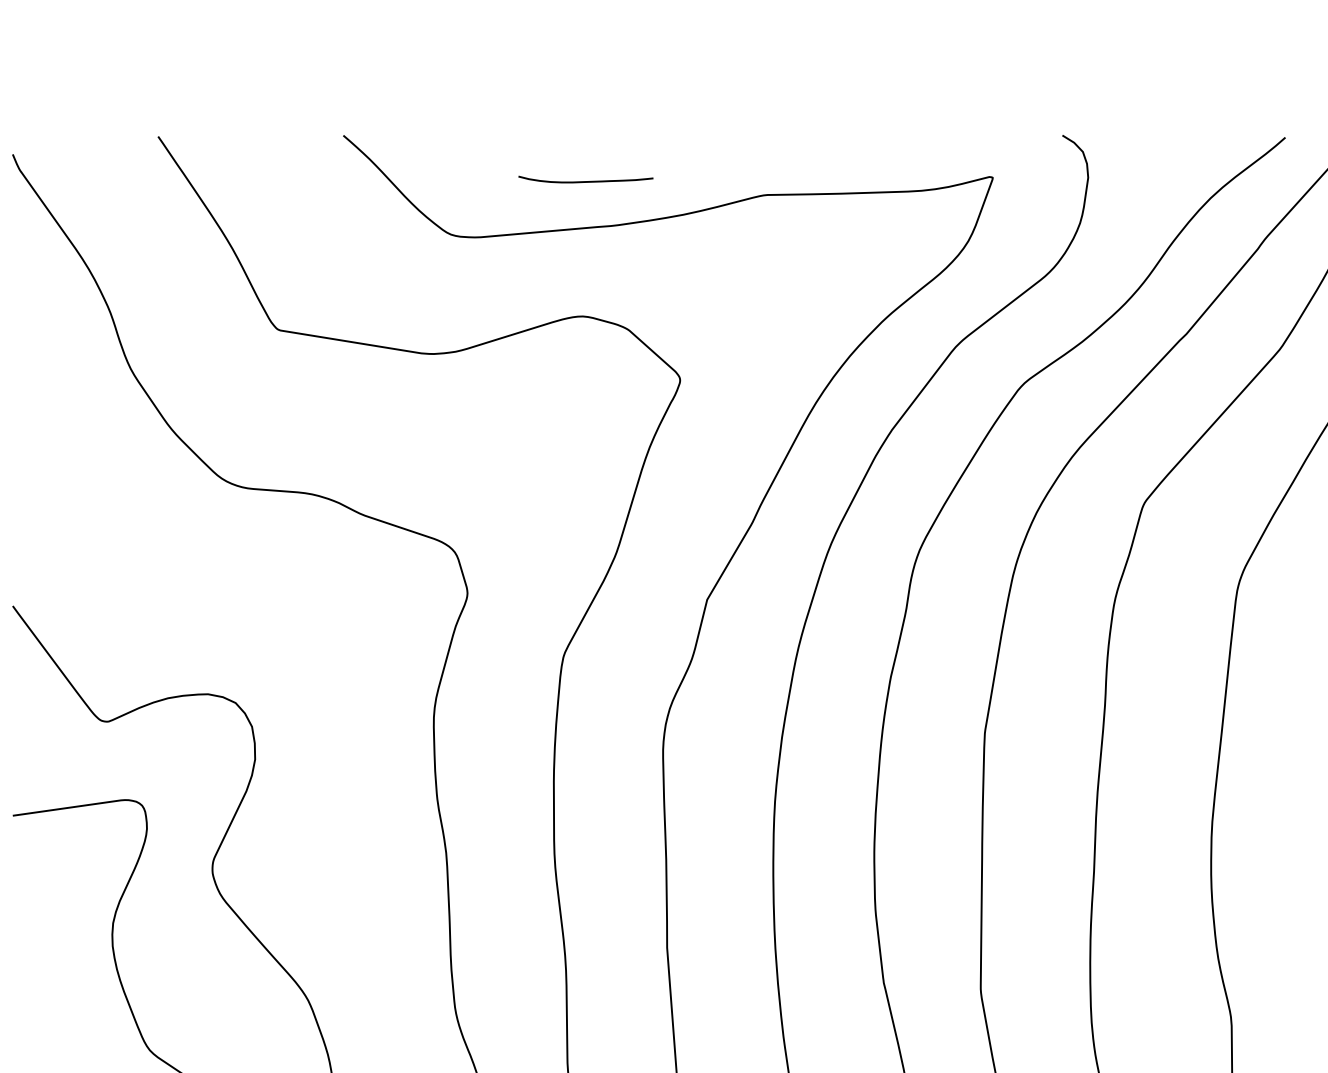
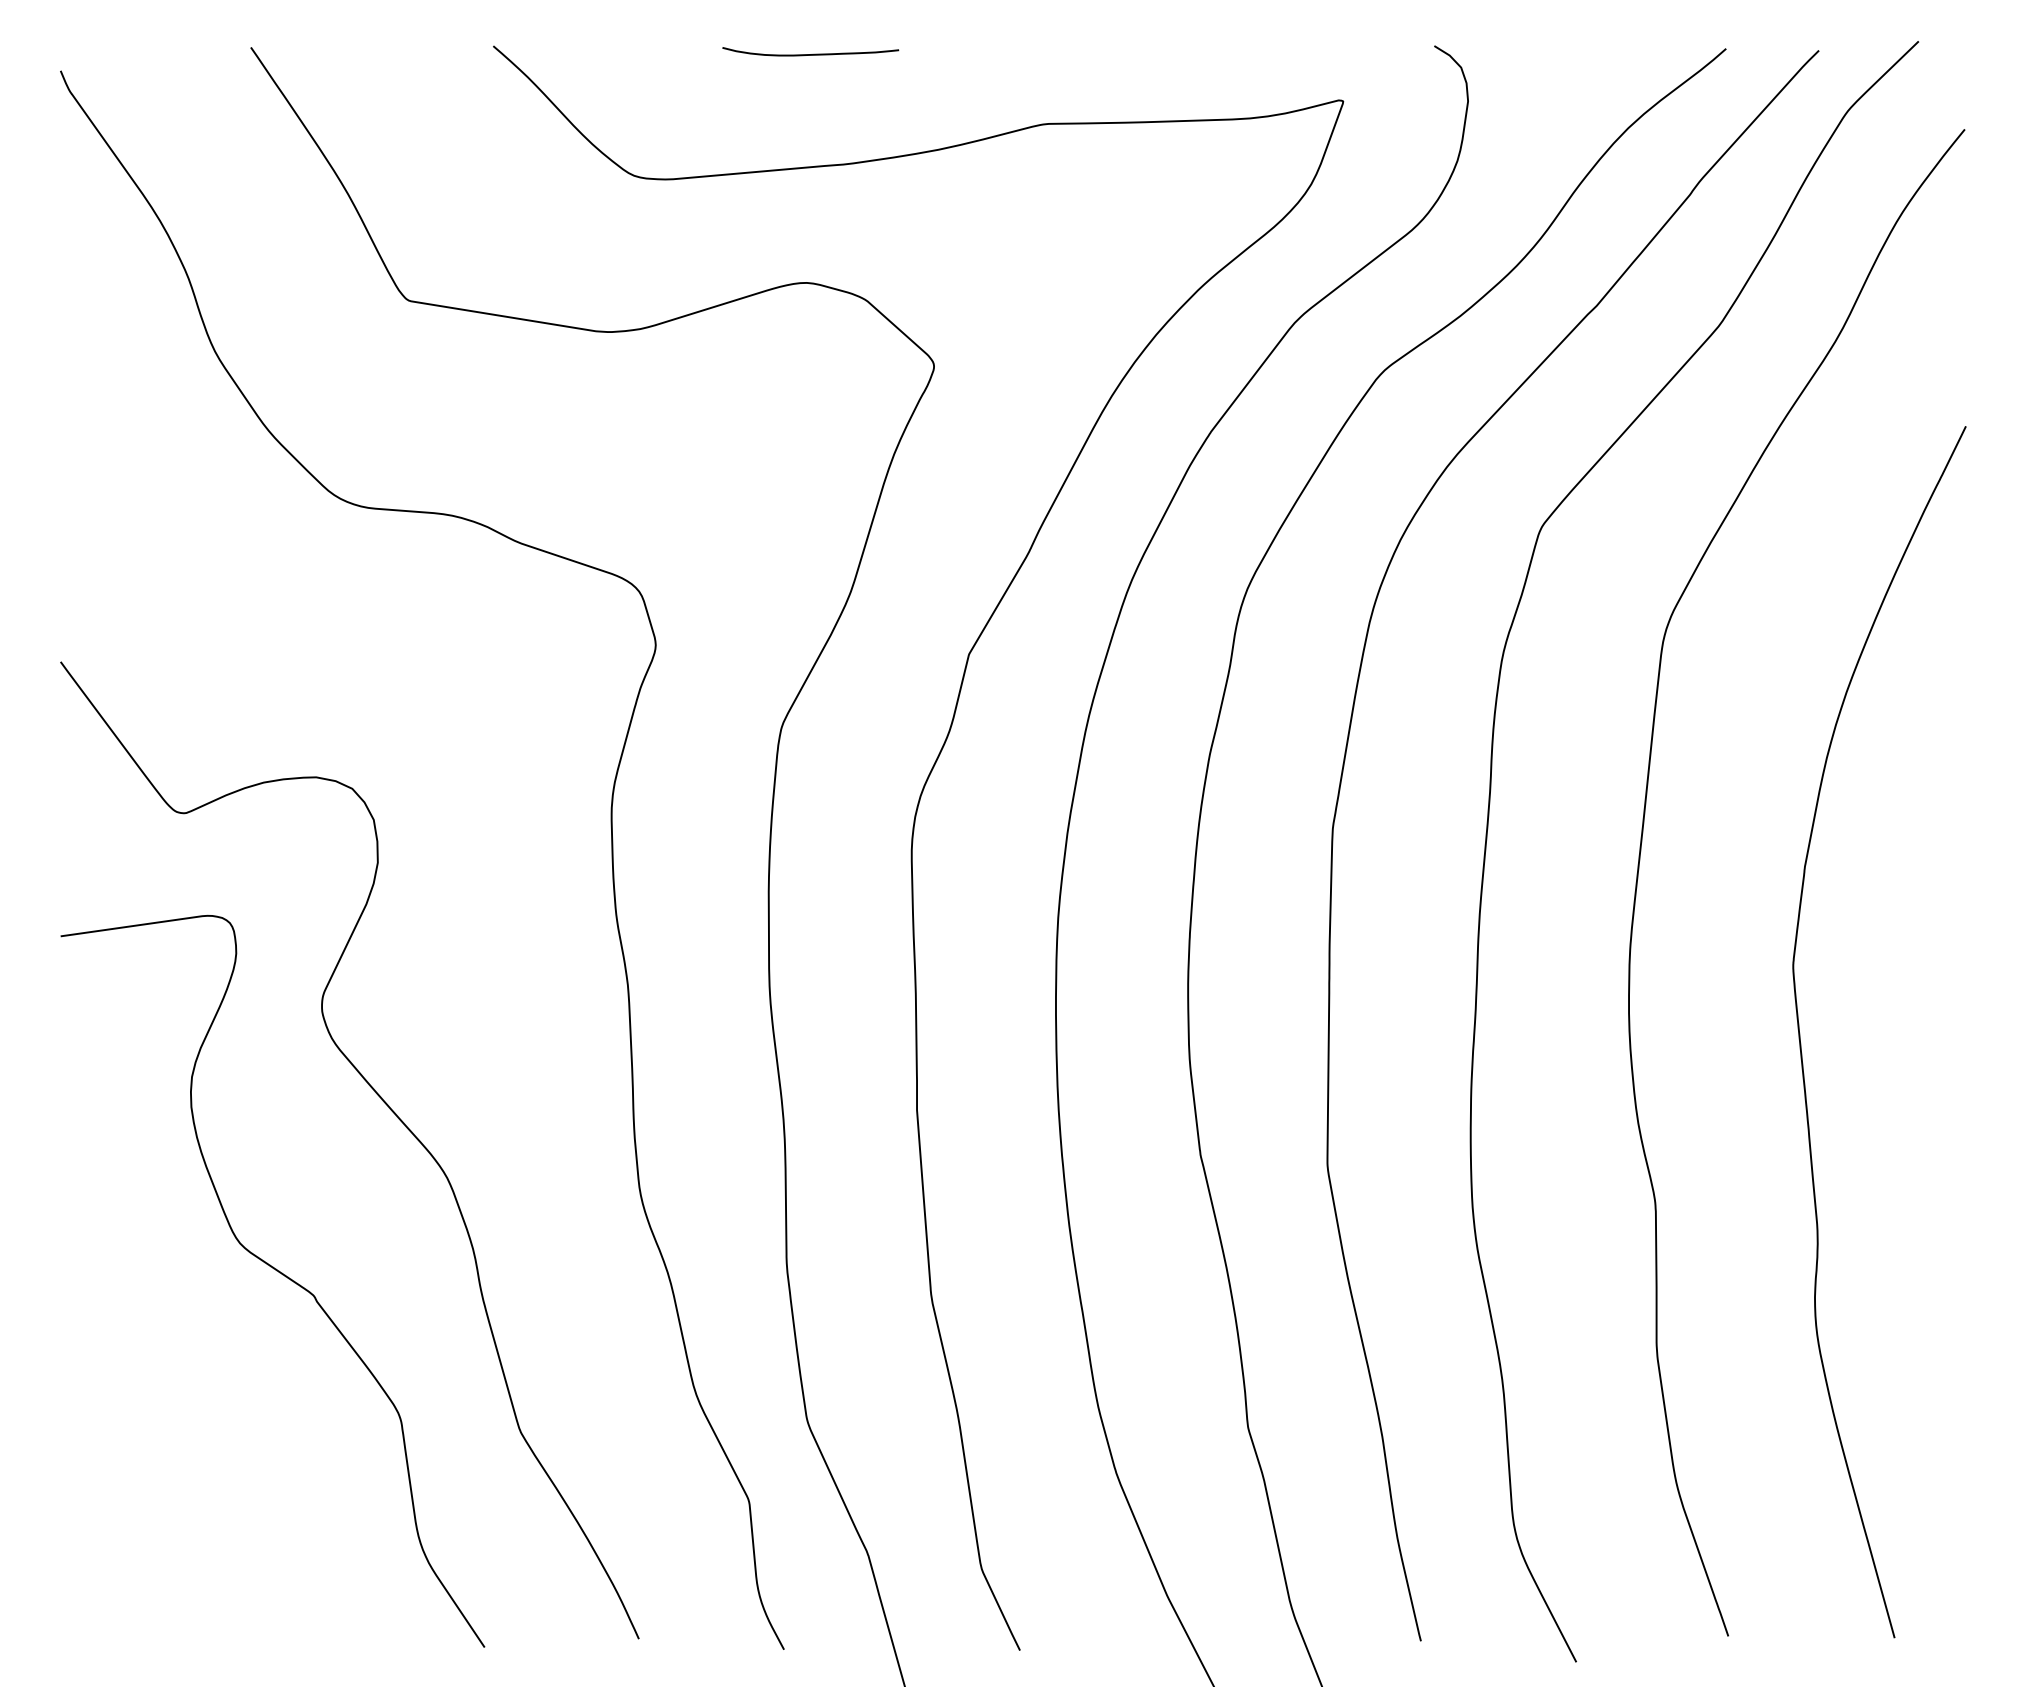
curve: (585, 181) -> (810, 54), moved

